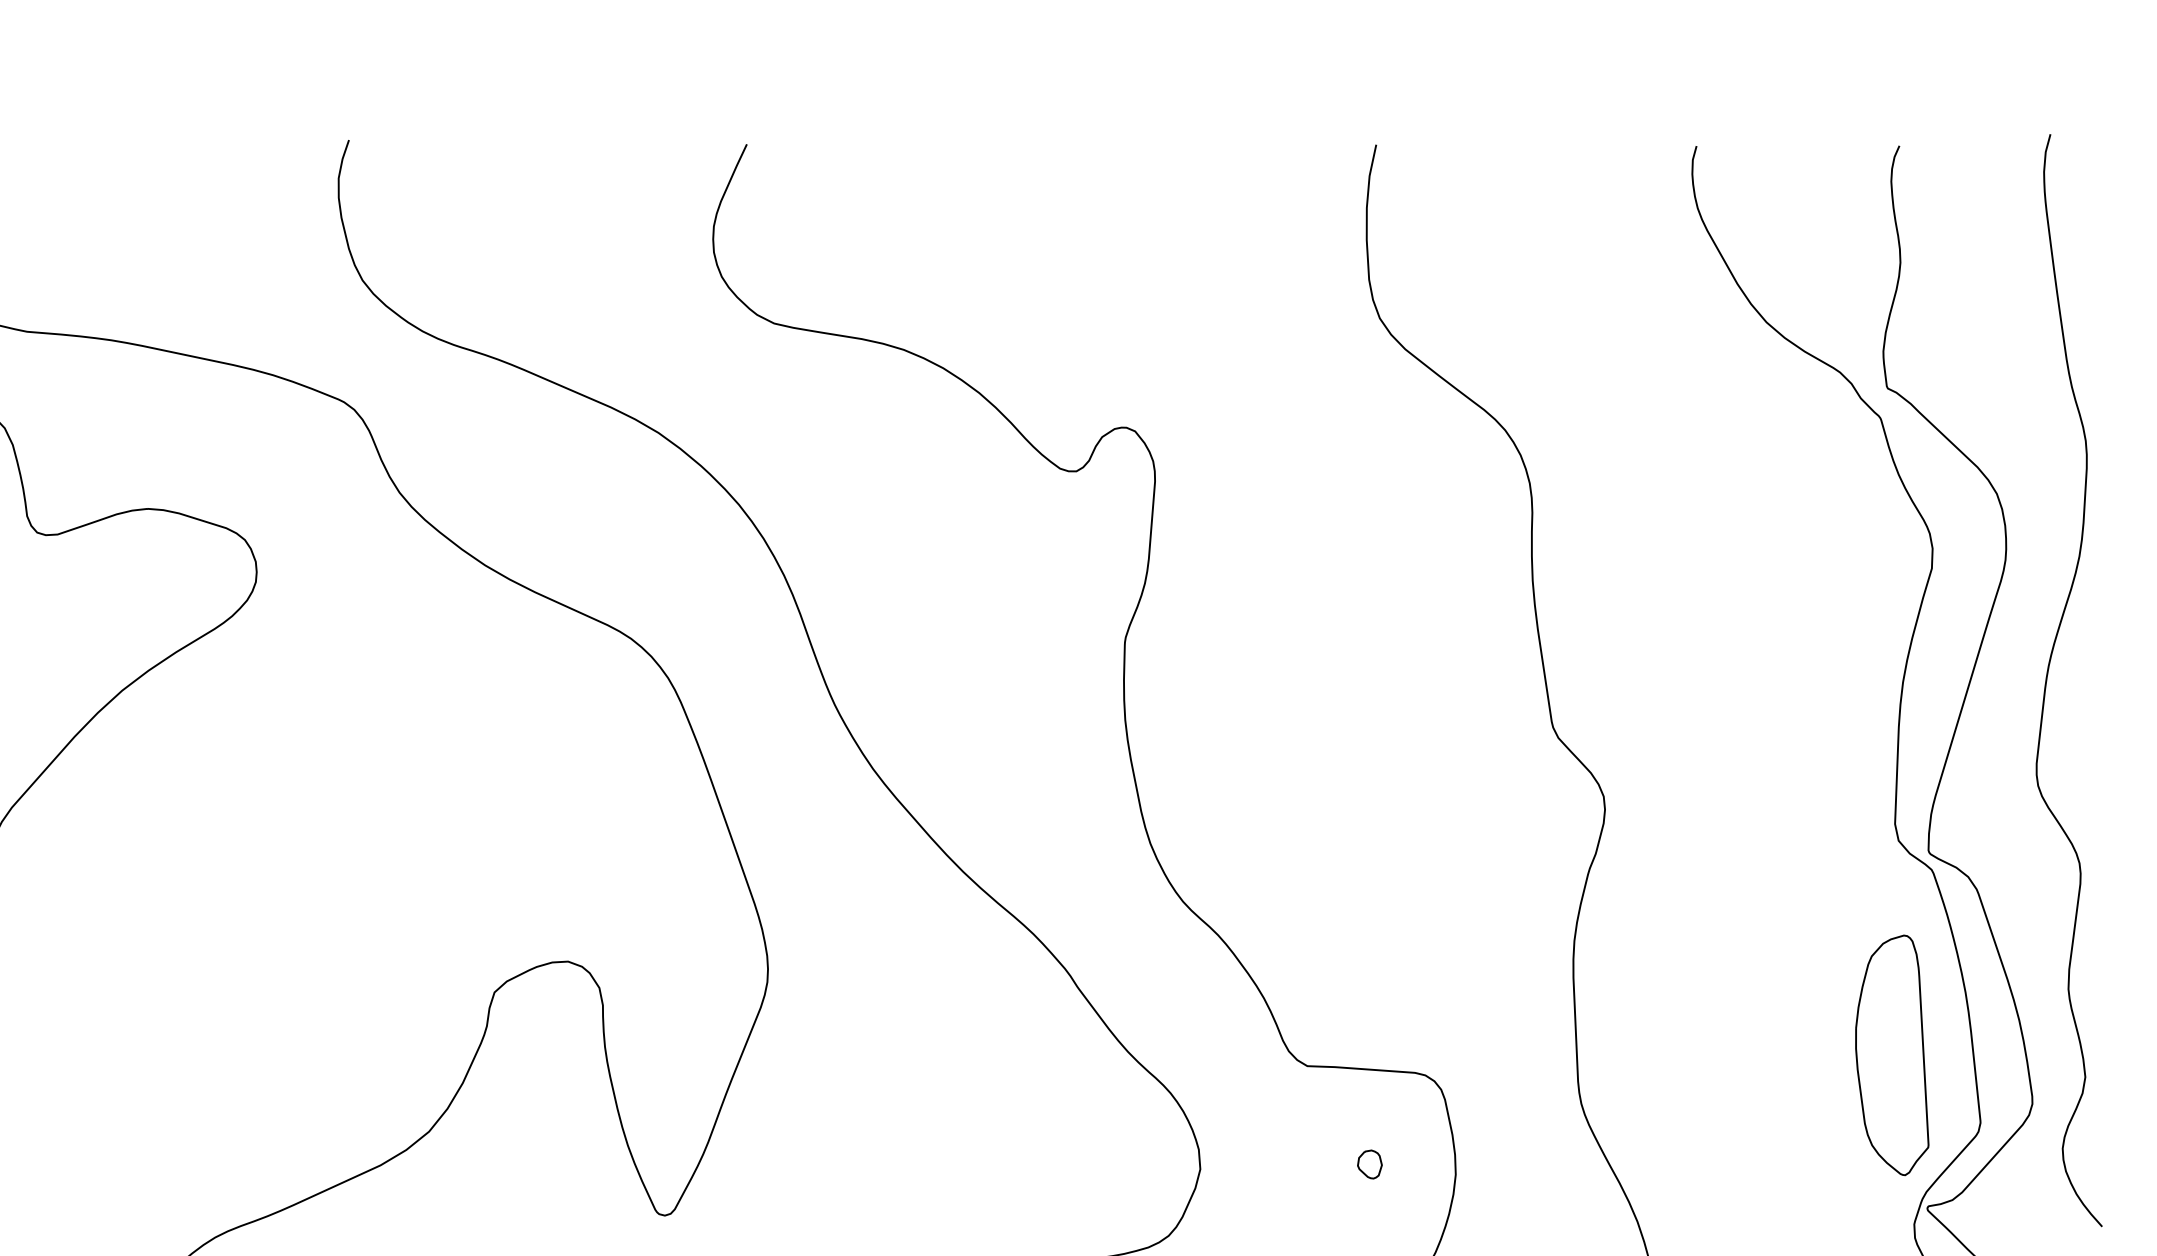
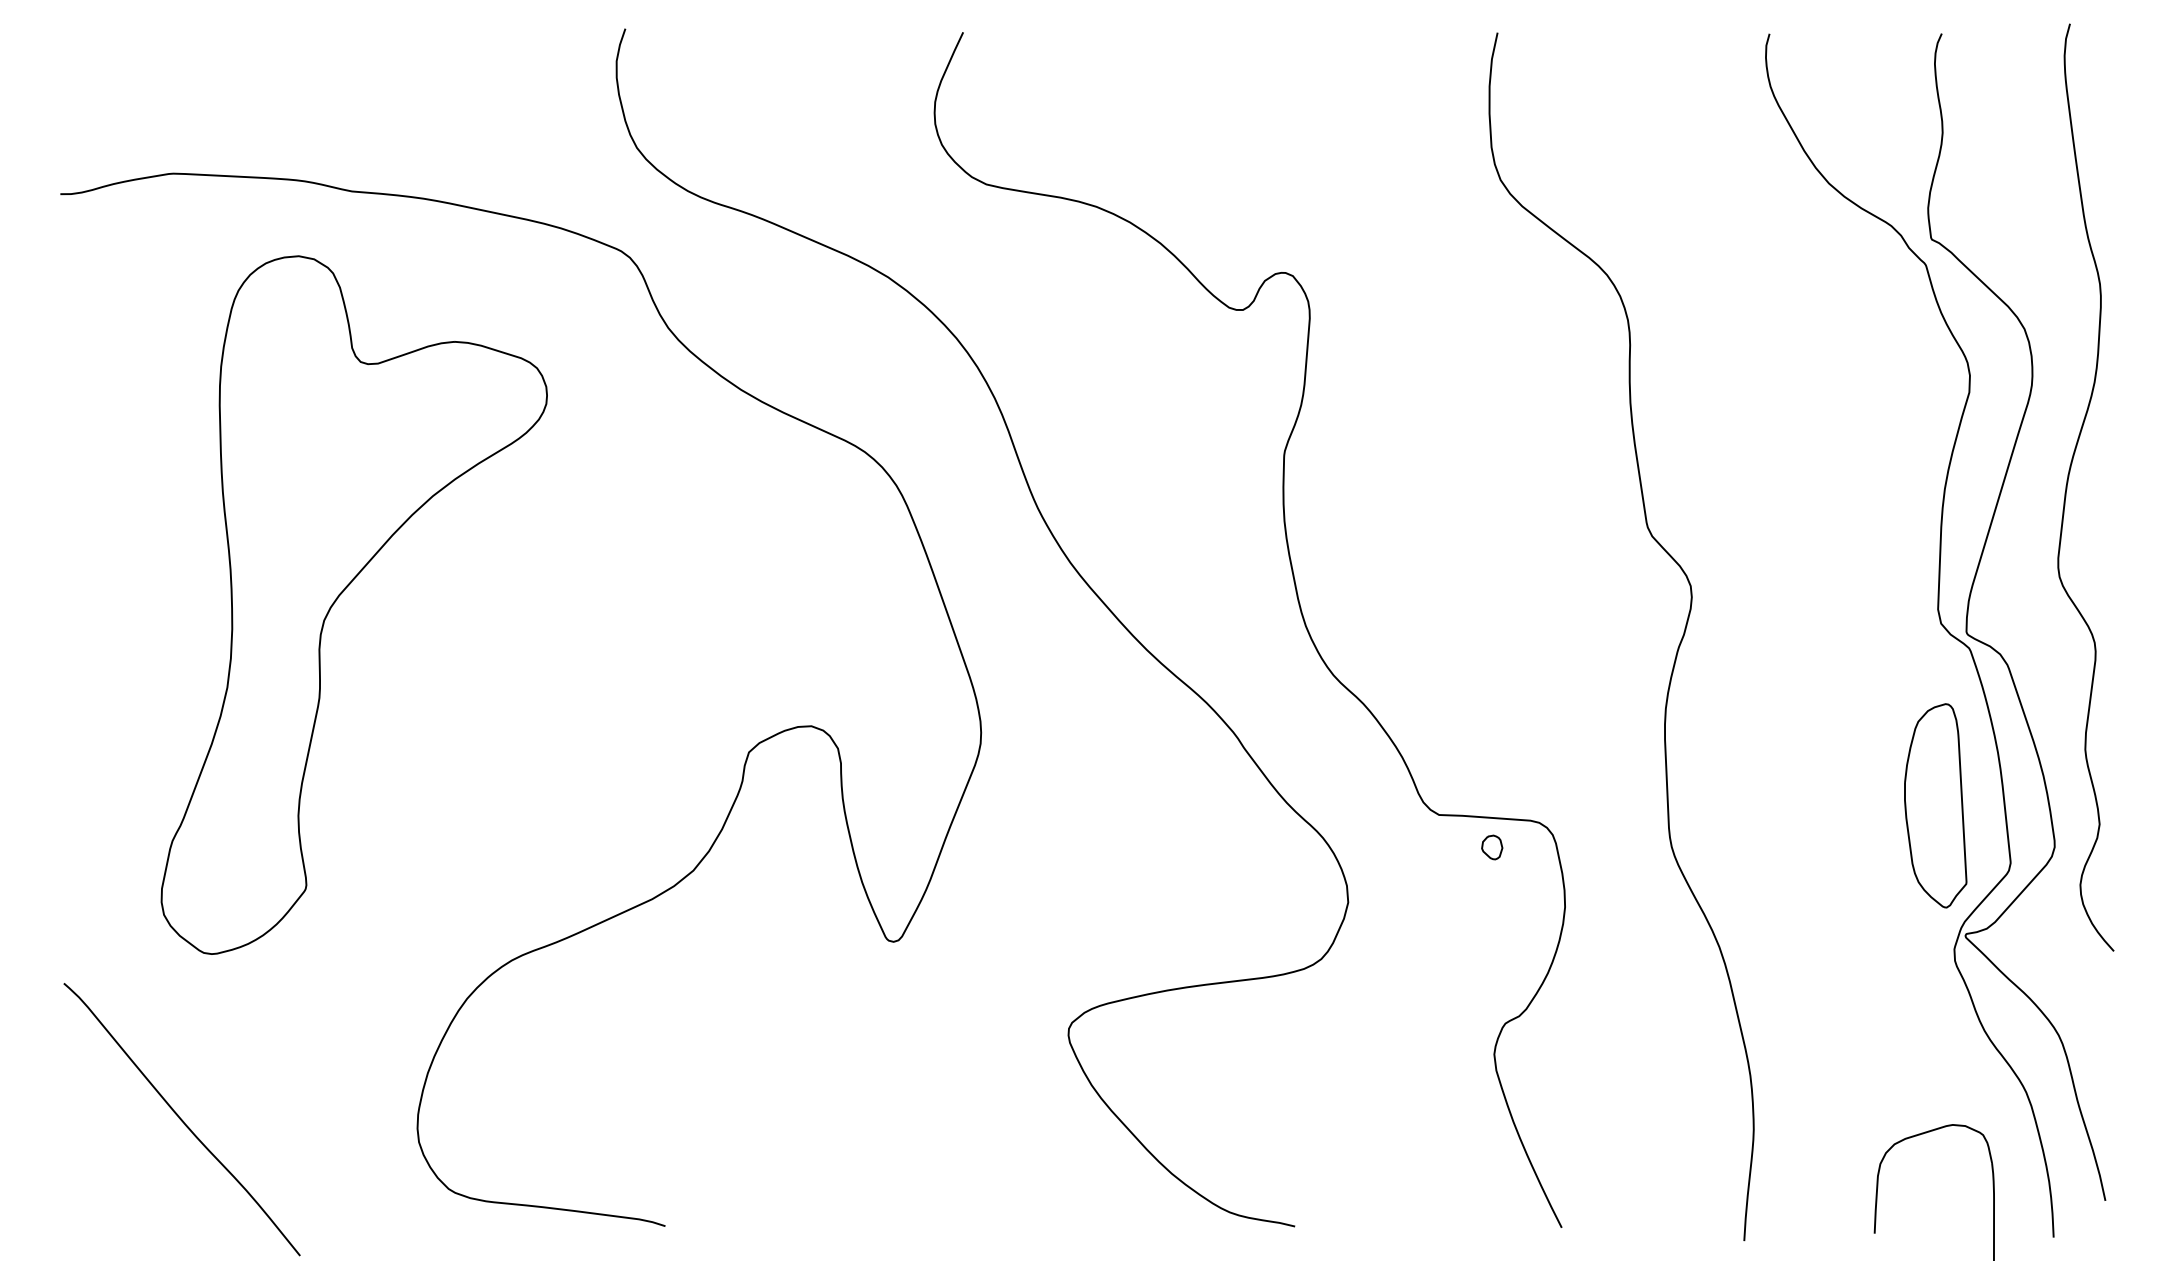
part: (1370, 1164) -> (1492, 847), moved

